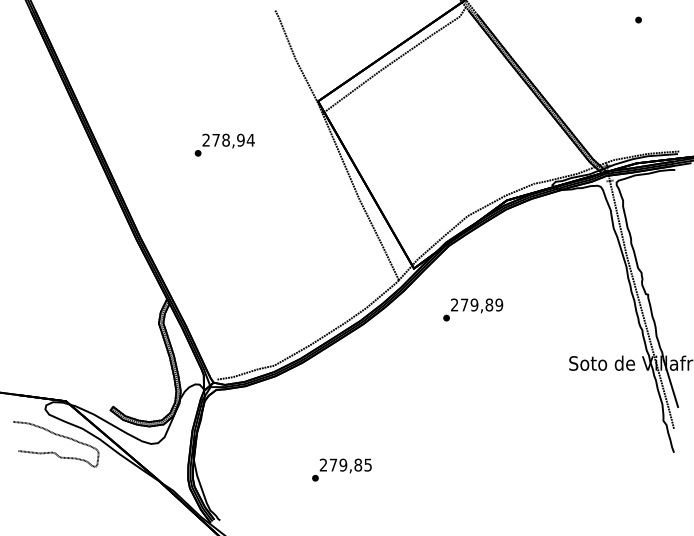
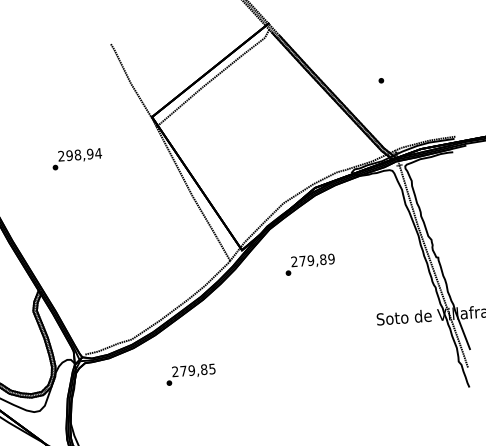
part: (638, 19) -> (381, 80), moved
text: (215, 139) -> (69, 155), 278,94 -> 298,94
text: (473, 309) -> (310, 264), moved
text: (341, 469) -> (190, 374), moved

